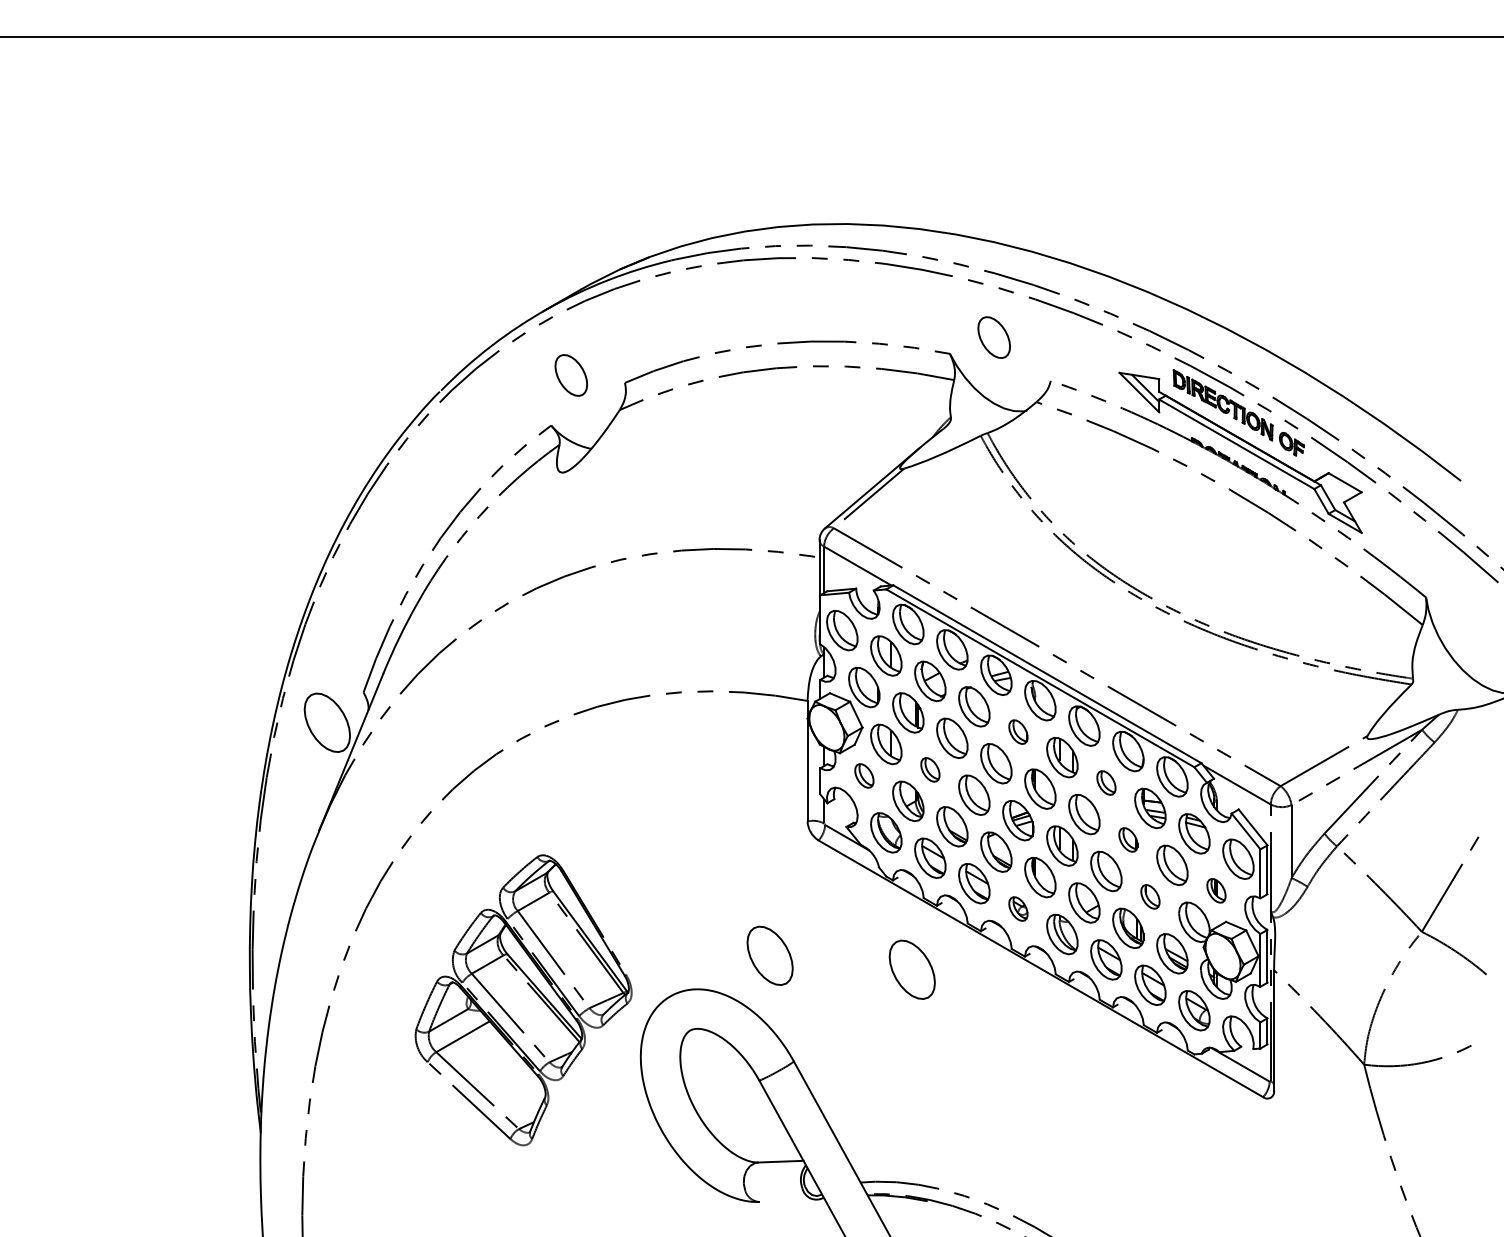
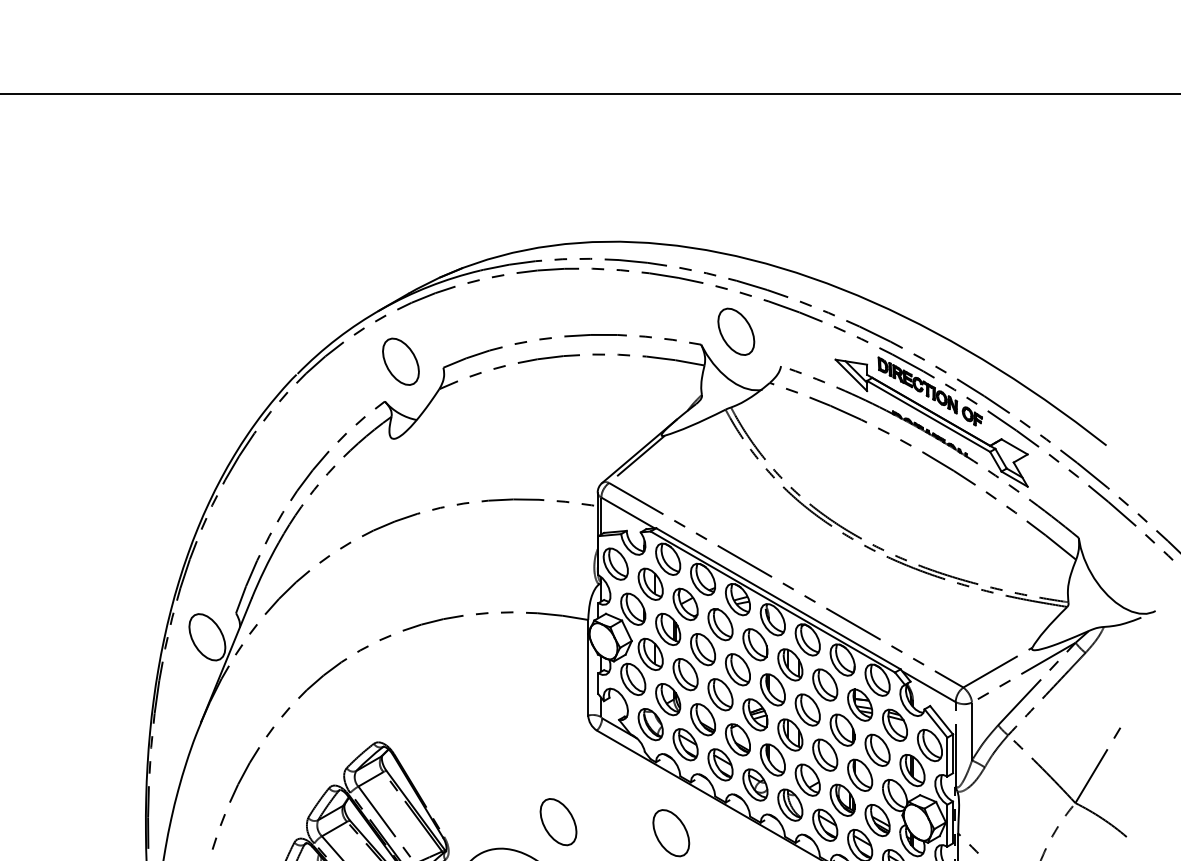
part: (993, 337) -> (735, 331), size x1.43
part: (570, 375) -> (400, 361), size x1.43
part: (1018, 731) -> (755, 644), size x1.67
part: (930, 769) -> (685, 674), size x1.67
part: (864, 775) -> (633, 679), size x1.67
part: (1106, 782) -> (825, 684), size x1.67
part: (1128, 839) -> (842, 729), size x1.67
part: (1216, 890) -> (912, 770), size x1.67
part: (1150, 896) -> (860, 775), size x1.67
part: (1018, 908) -> (755, 784), size x1.67

